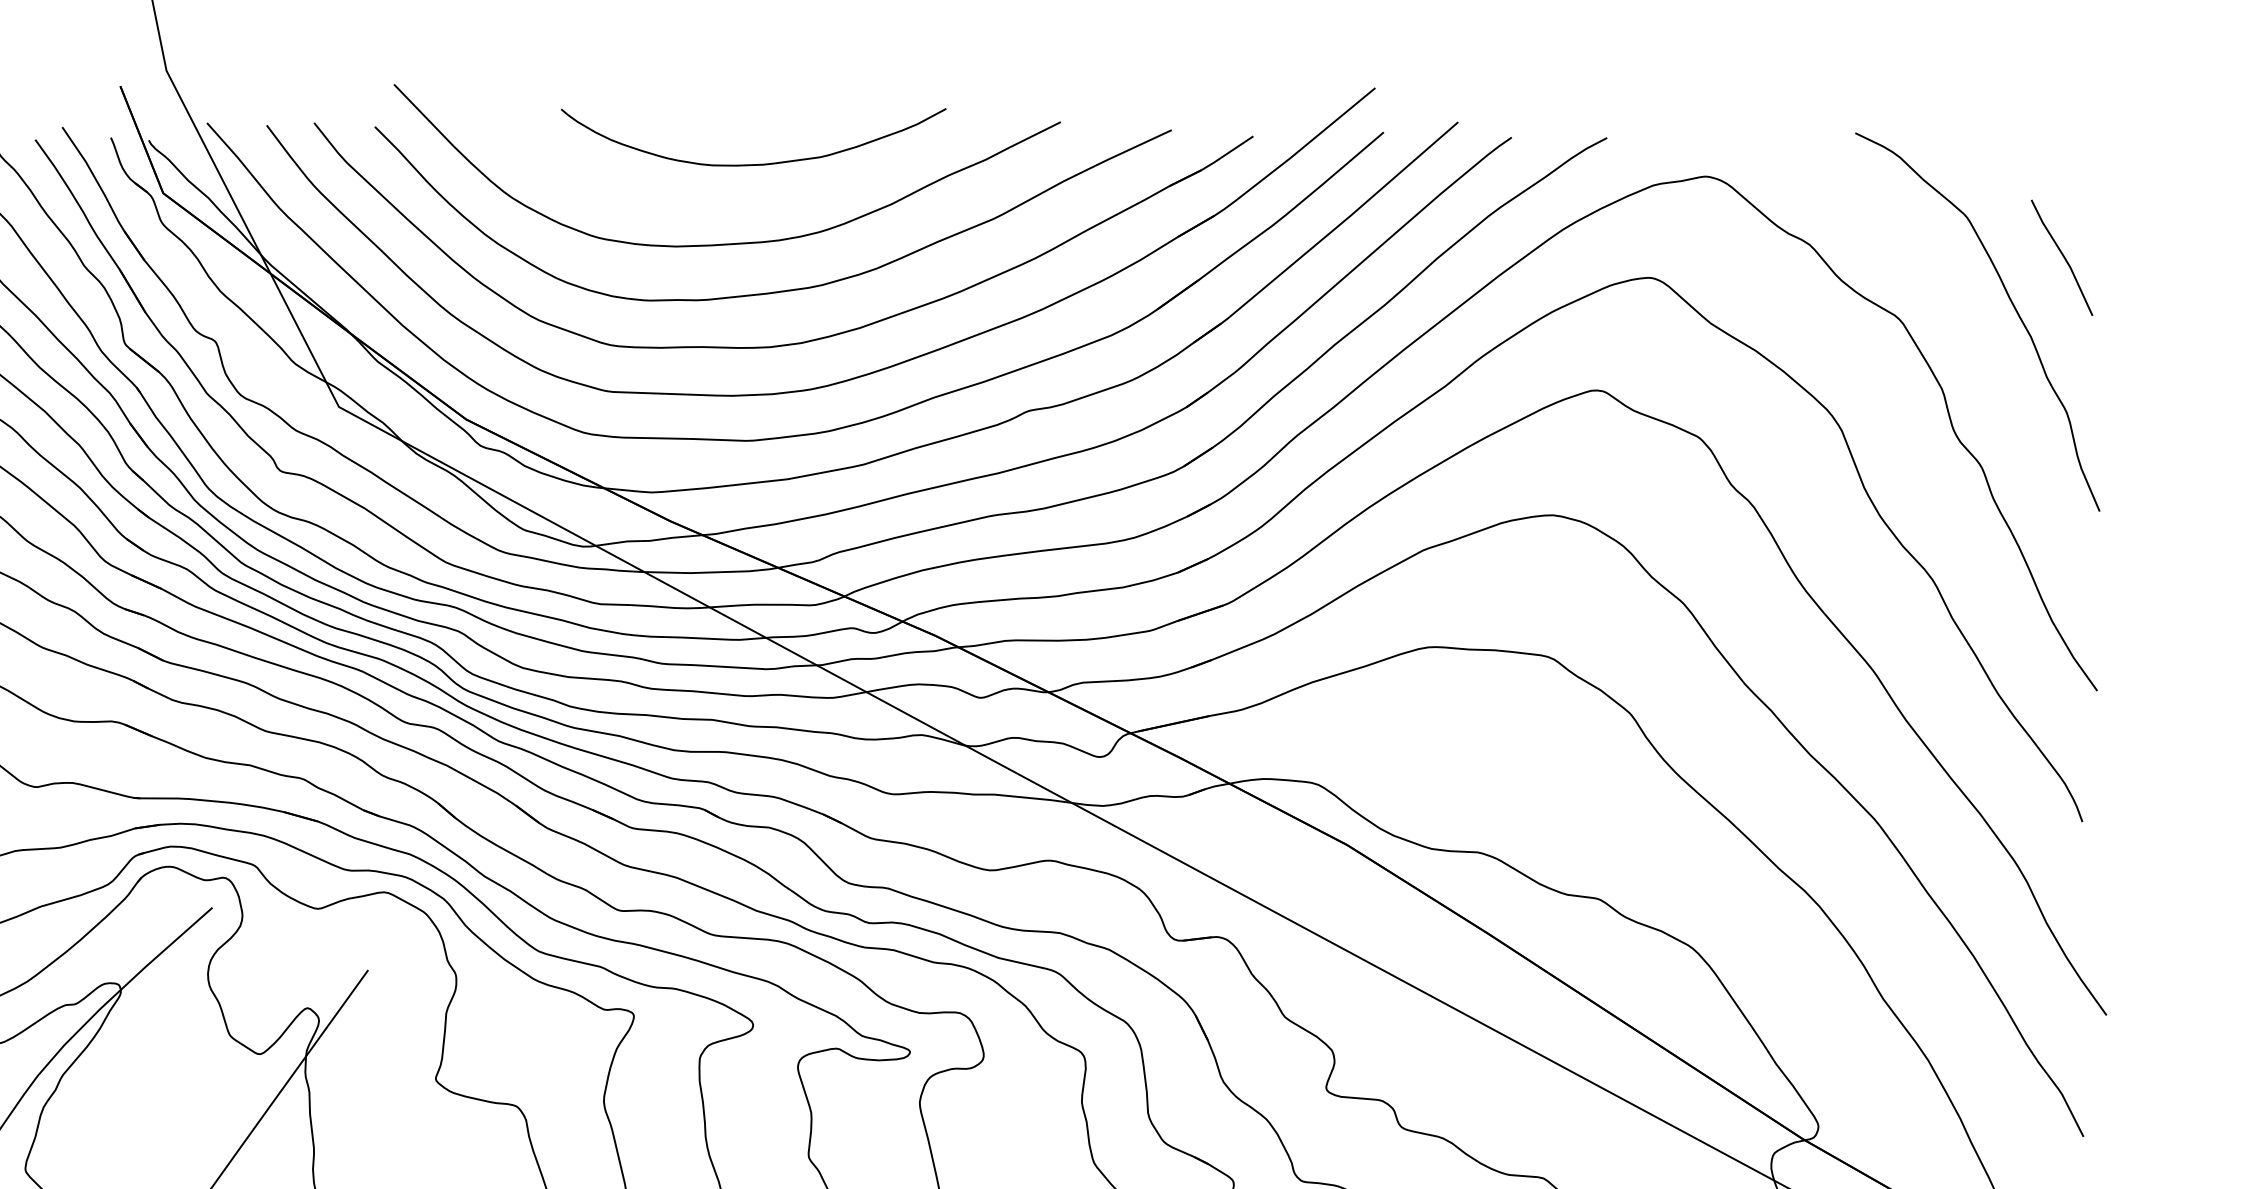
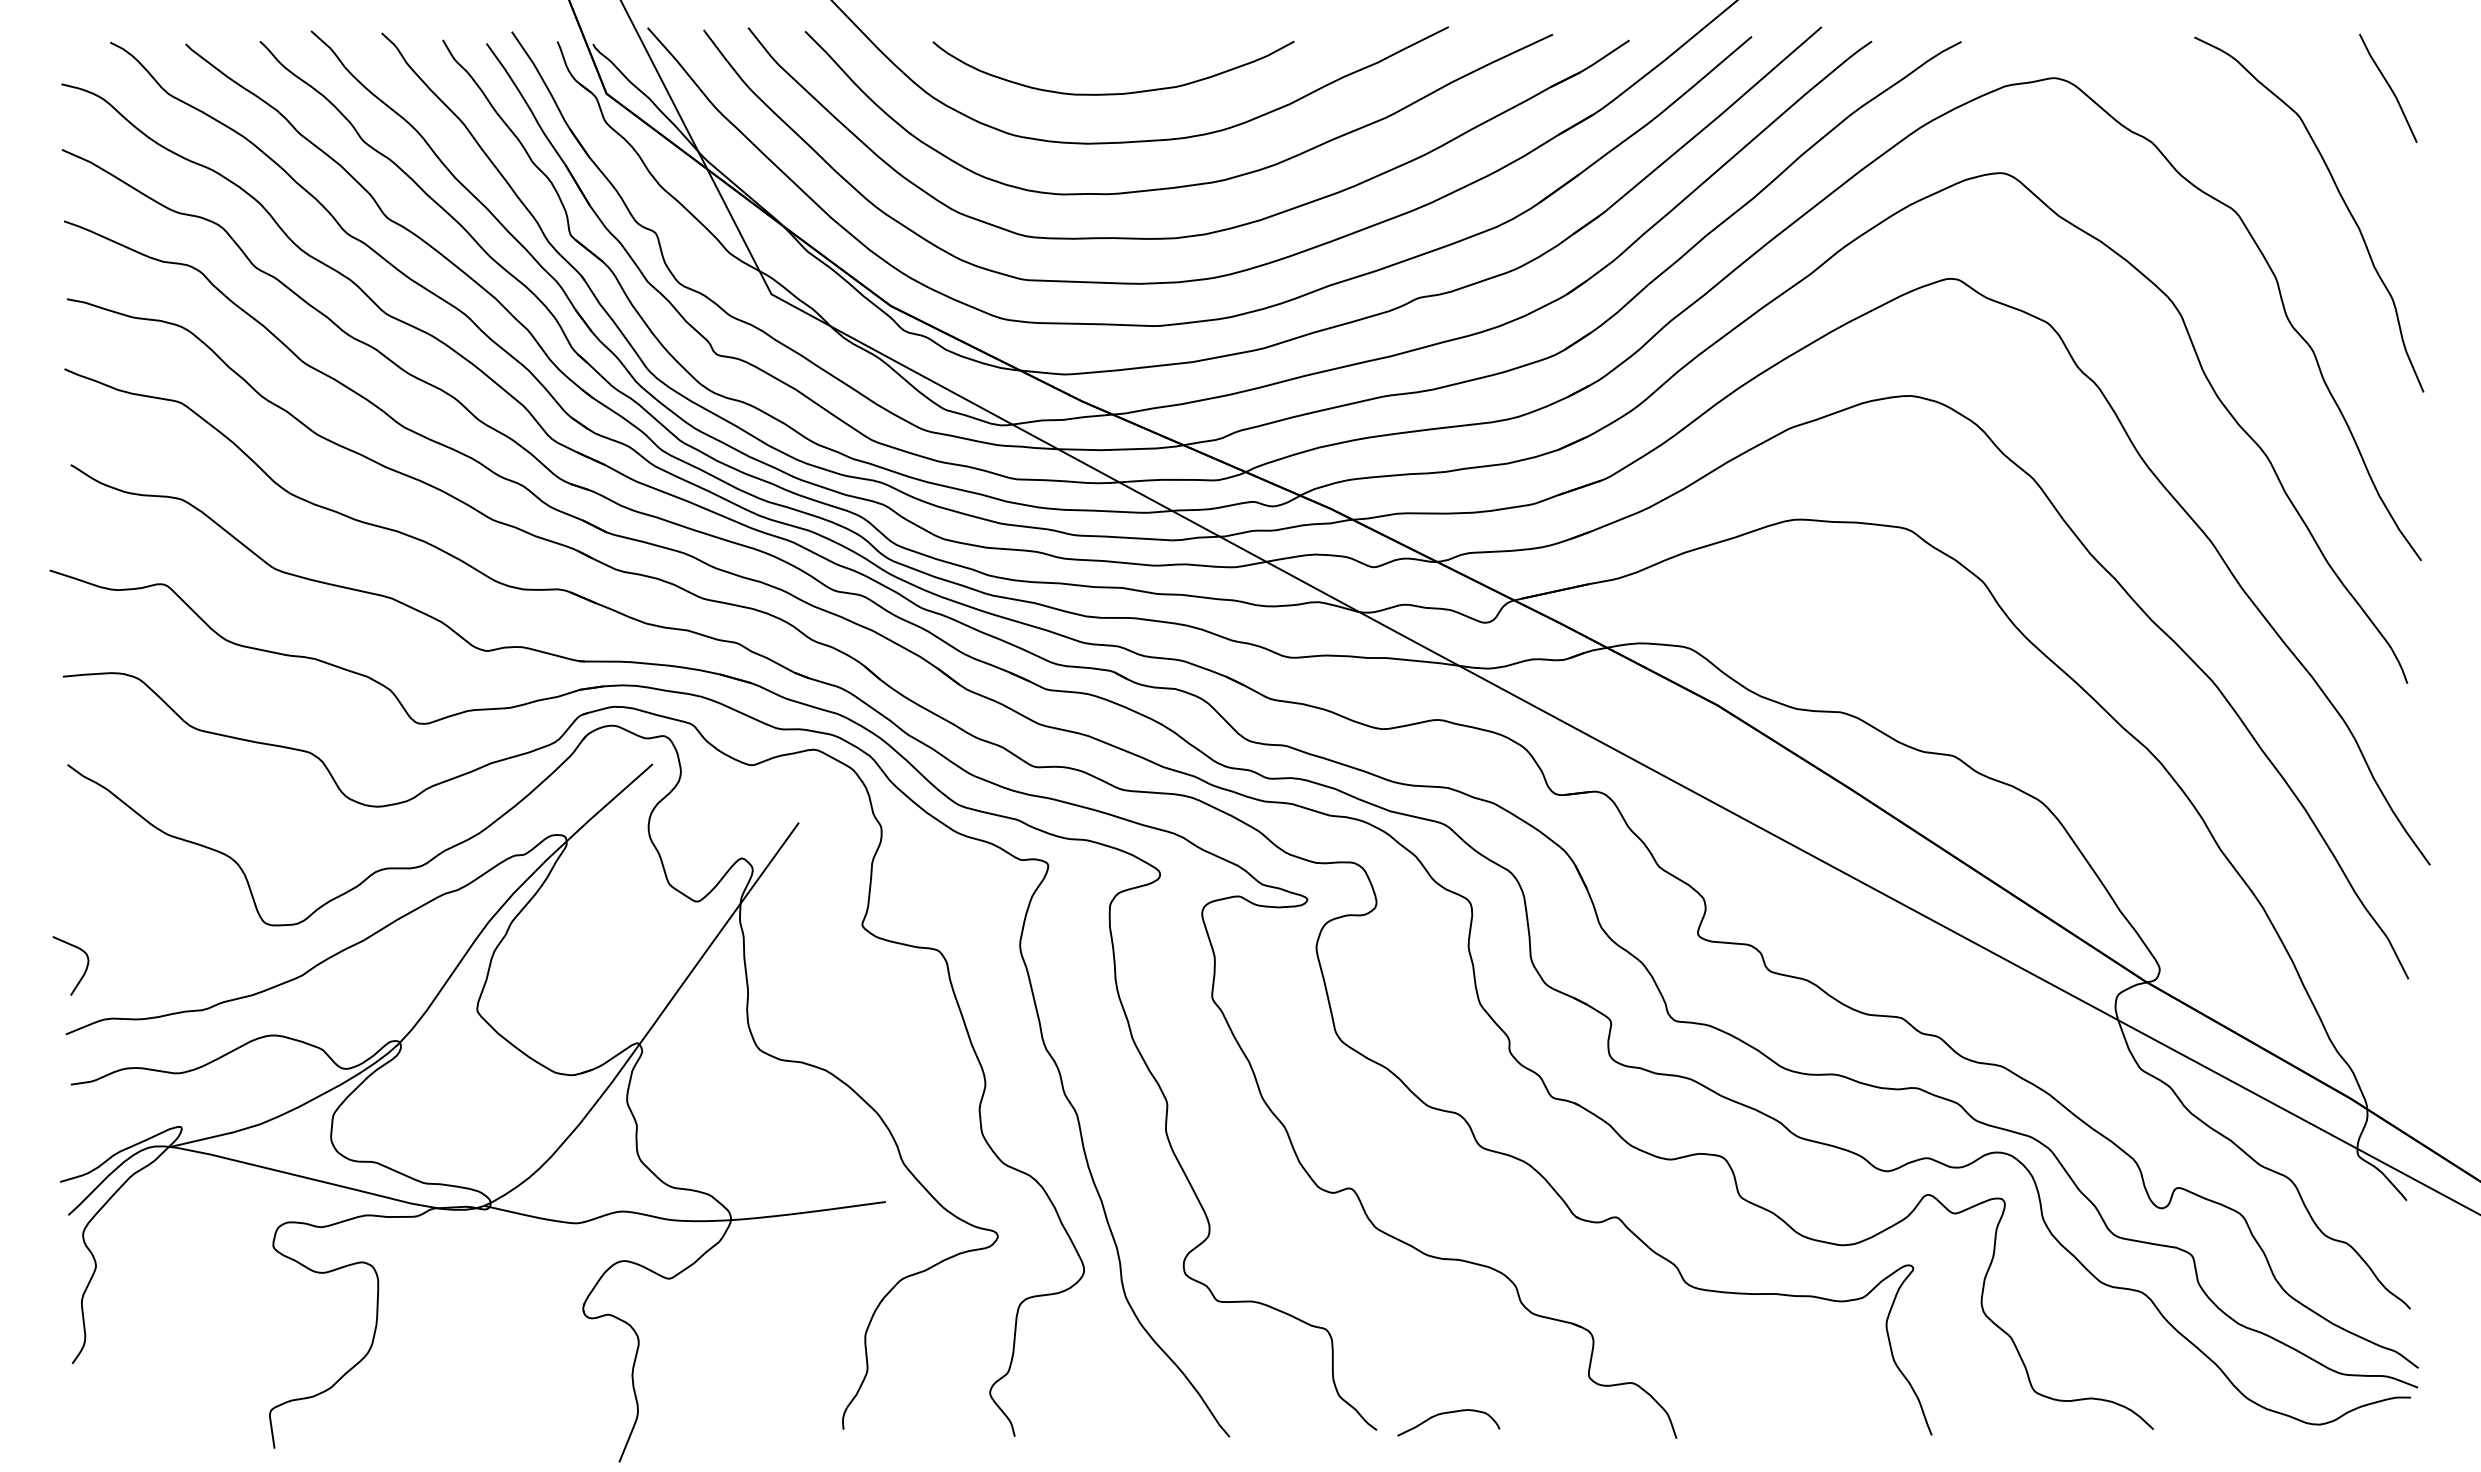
curve: (753, 164) -> (1113, 93), moved
line: (2062, 255) -> (2388, 86), moved

